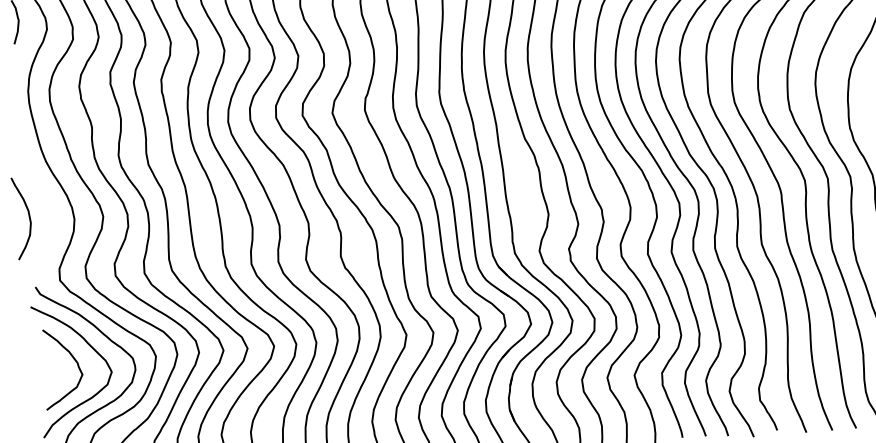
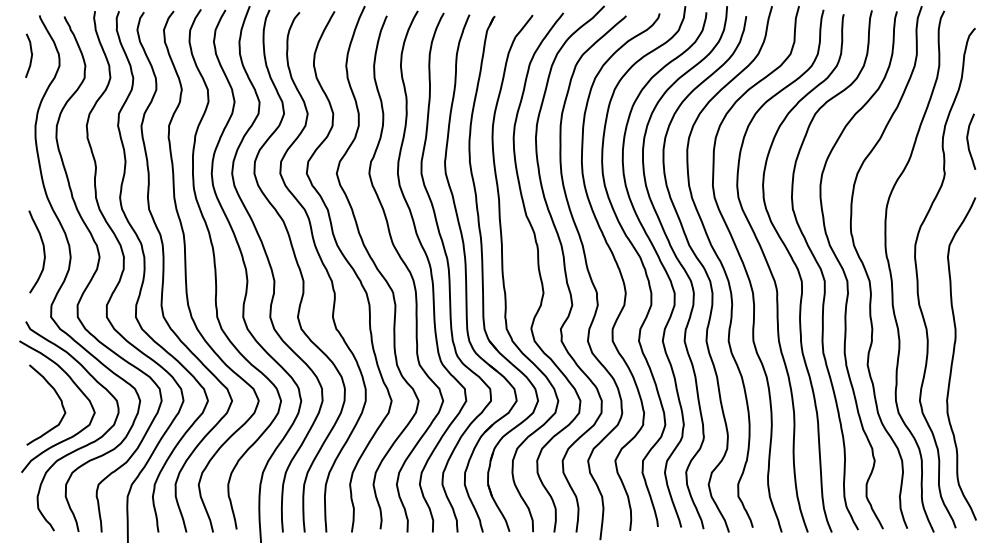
curve: (28, 217) -> (43, 251), moved

